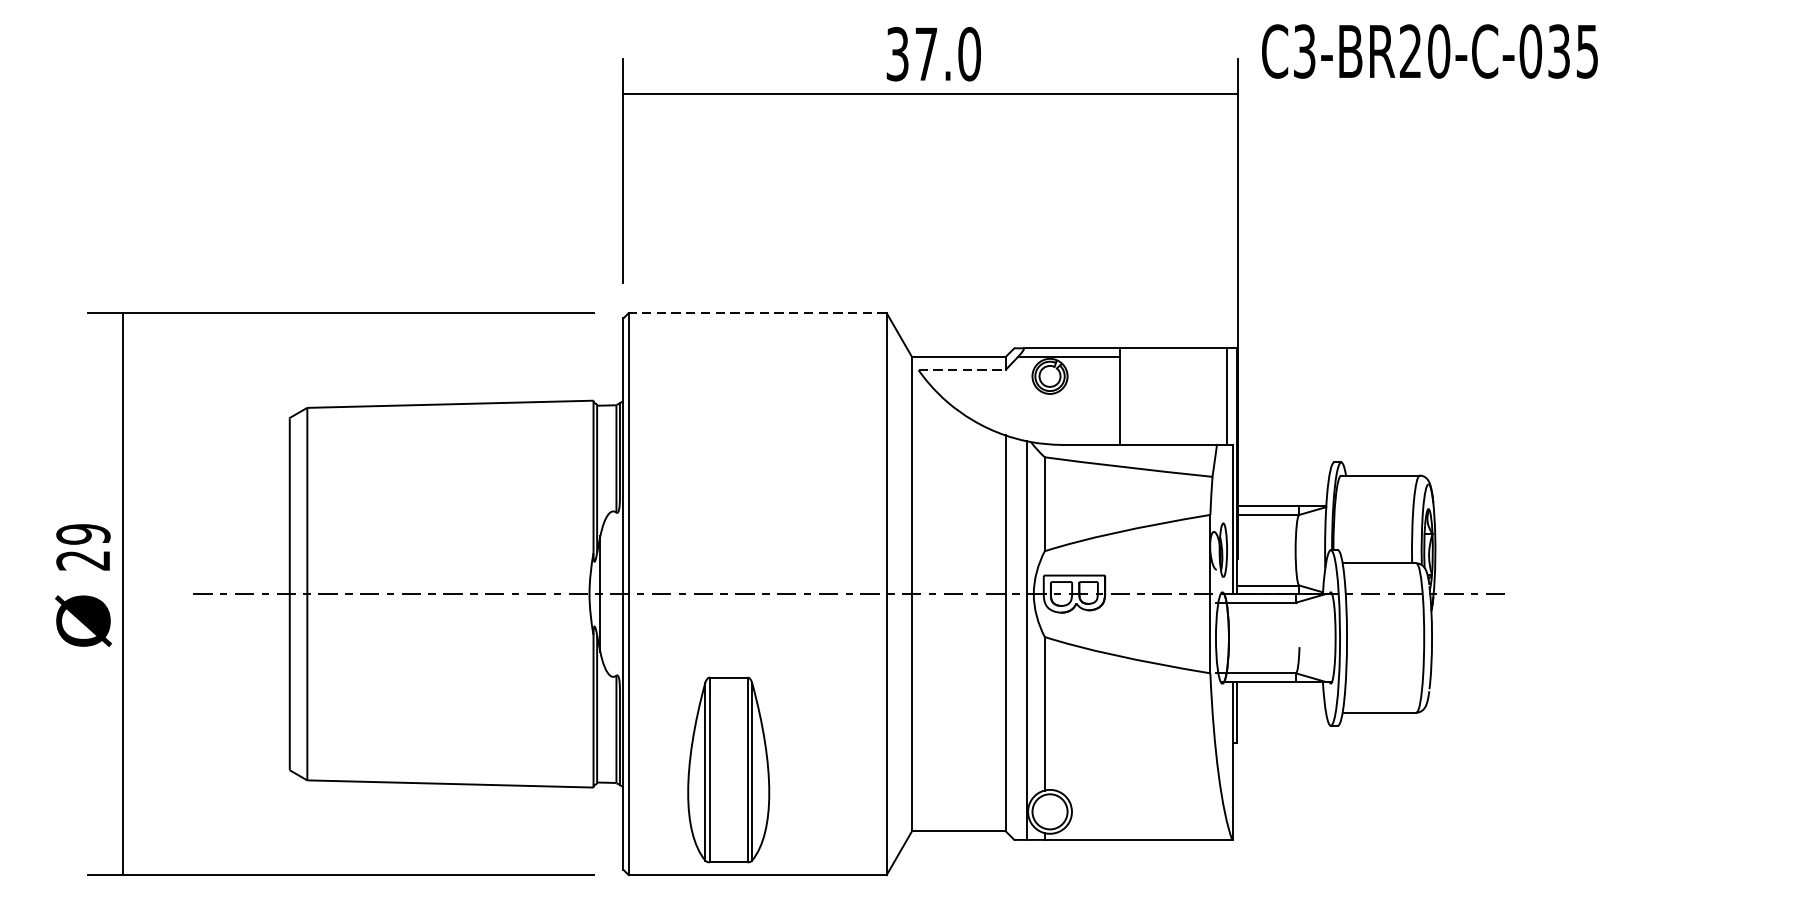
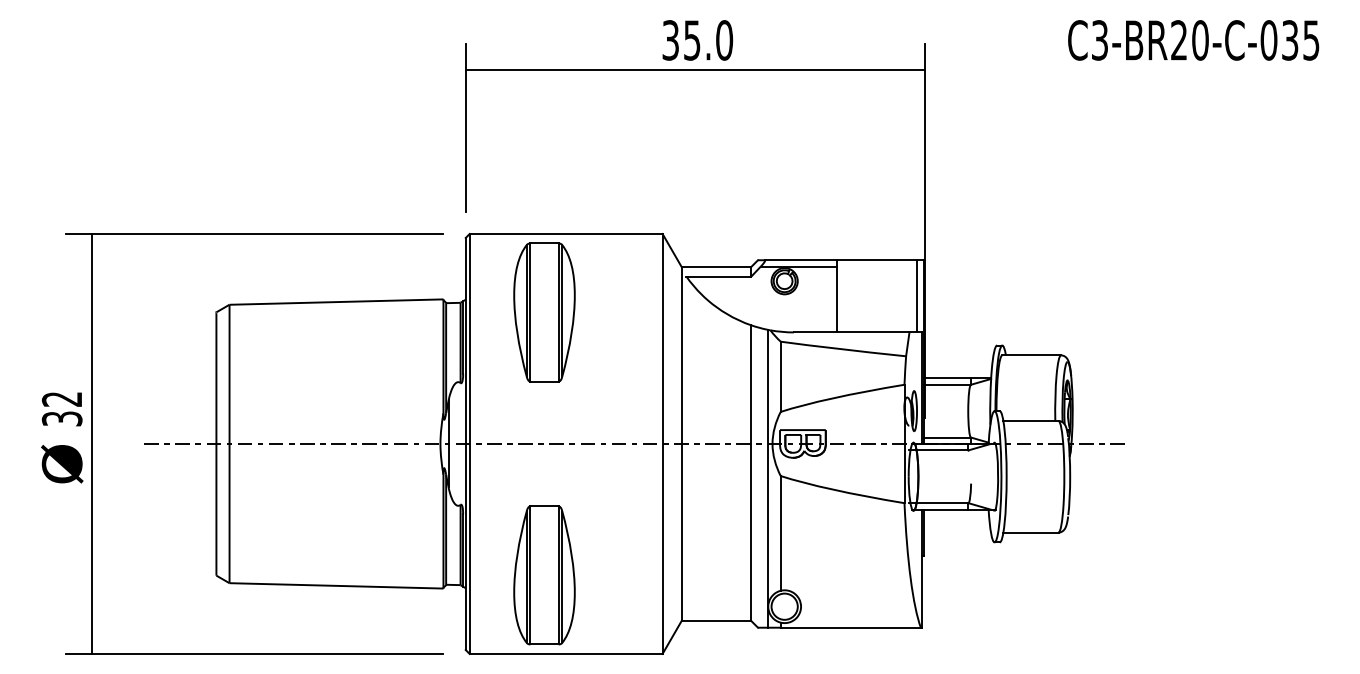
text: (1429, 51) -> (1193, 40), moved
text: (926, 54) -> (692, 40), 37.0 -> 35.0
line: (756, 313) -> (565, 234), dashed -> solid
line: (961, 370) -> (718, 276), dashed -> solid
part: (728, 418) -> (544, 312), added
text: (83, 546) -> (62, 408), 29 -> 32

